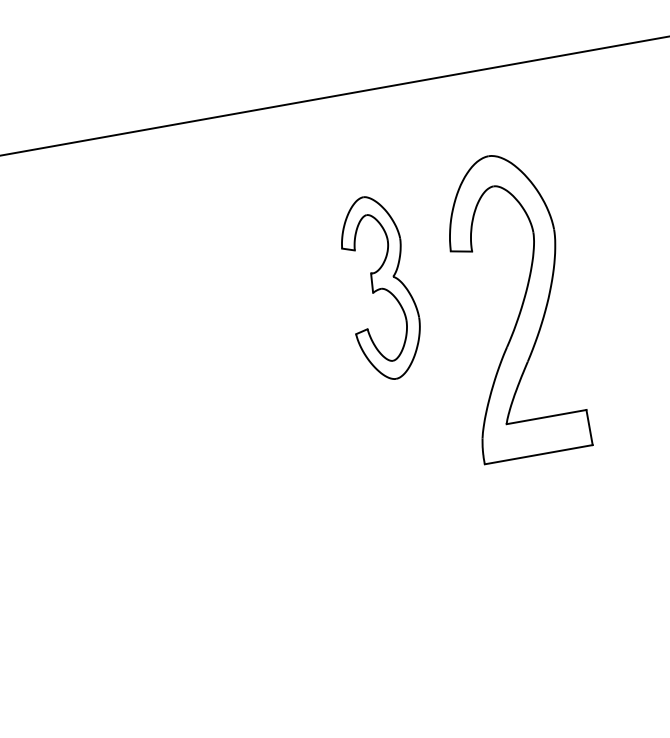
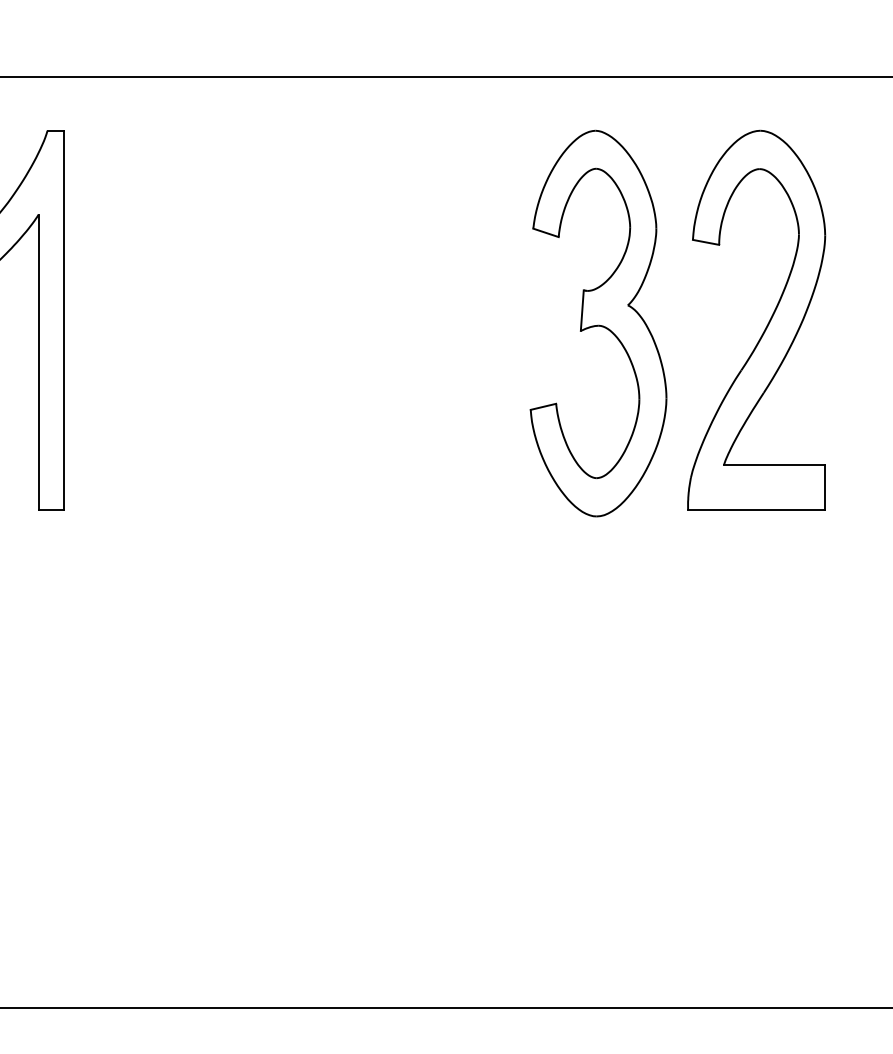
part: (380, 287) -> (598, 323), size x1.67
part: (520, 308) -> (766, 325), moved

